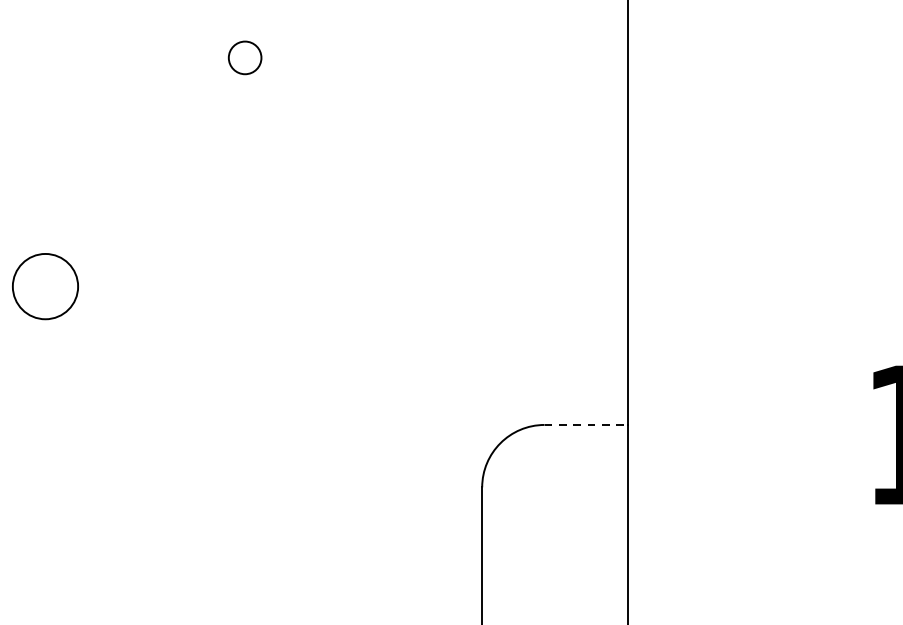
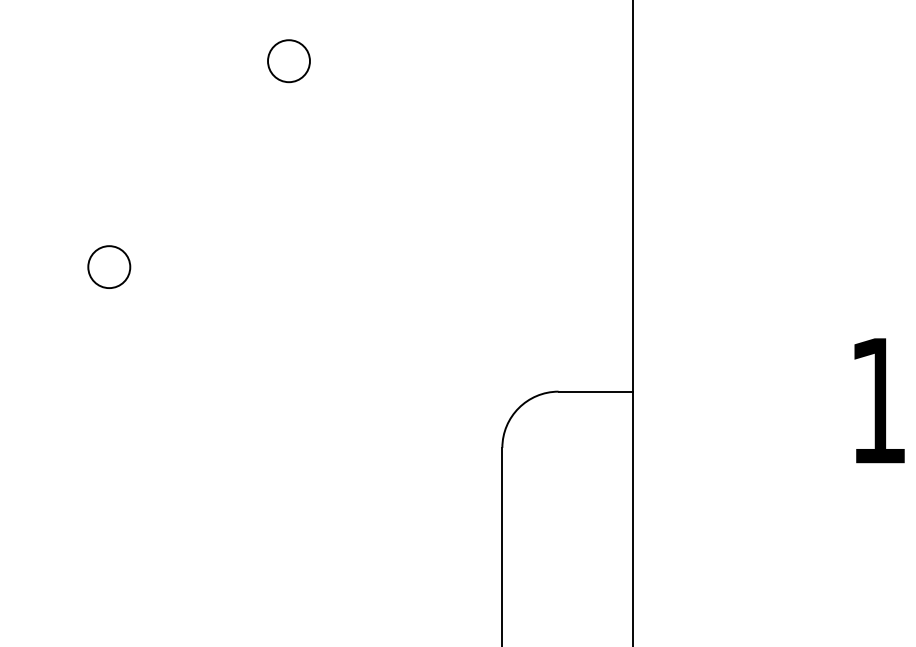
circle: (244, 58) -> (288, 61), size x1.43
circle: (45, 287) -> (109, 267), size x0.71
line: (586, 424) -> (596, 391), dashed -> solid

